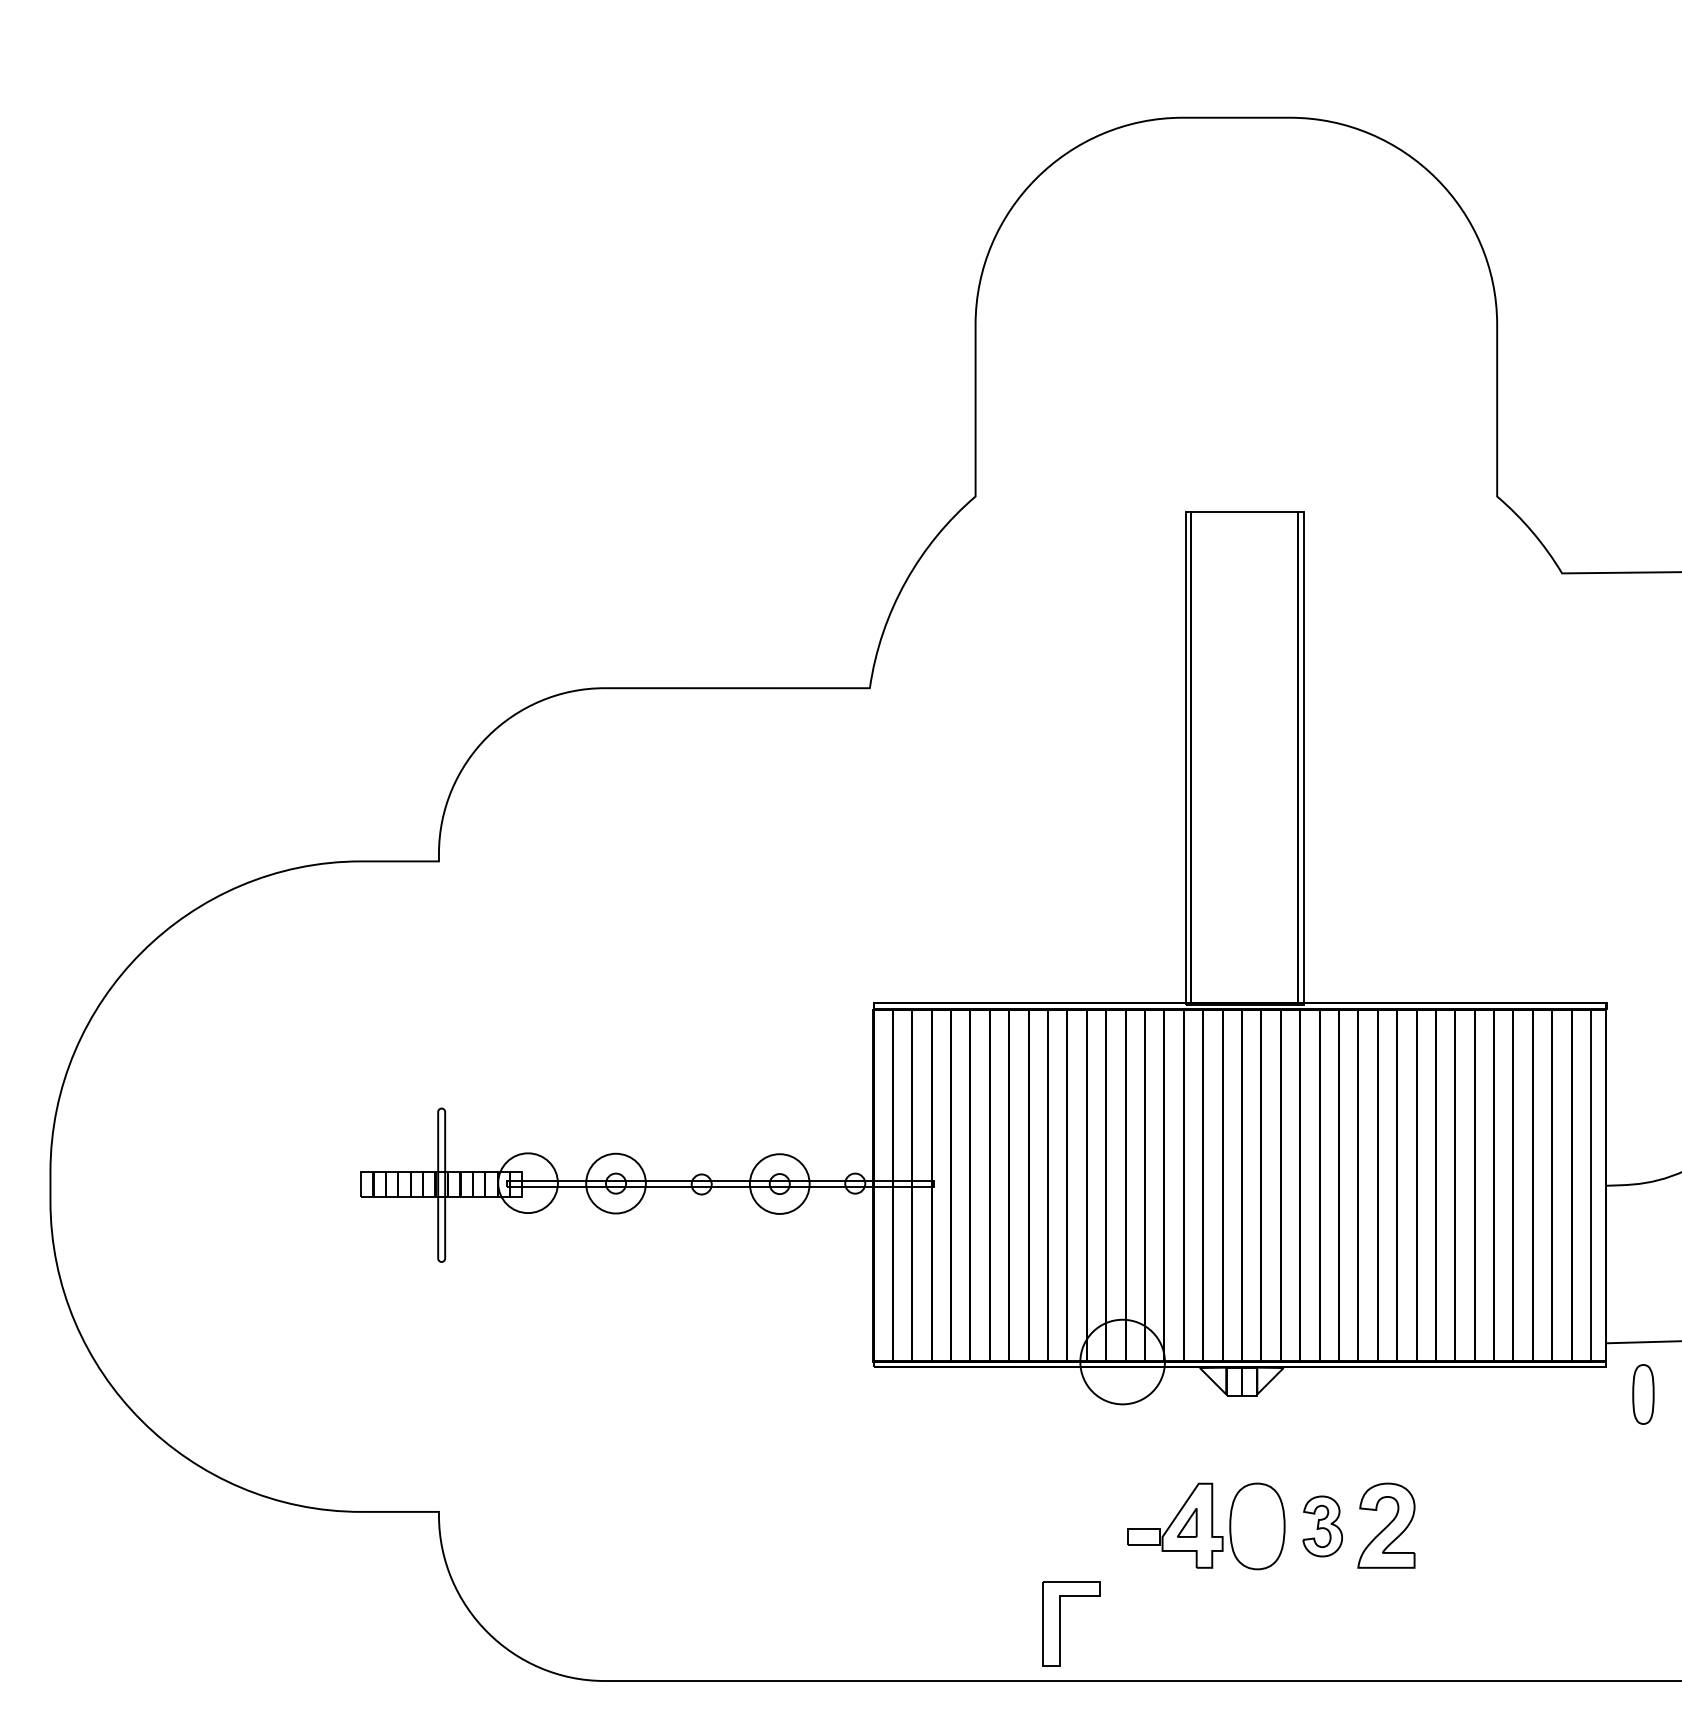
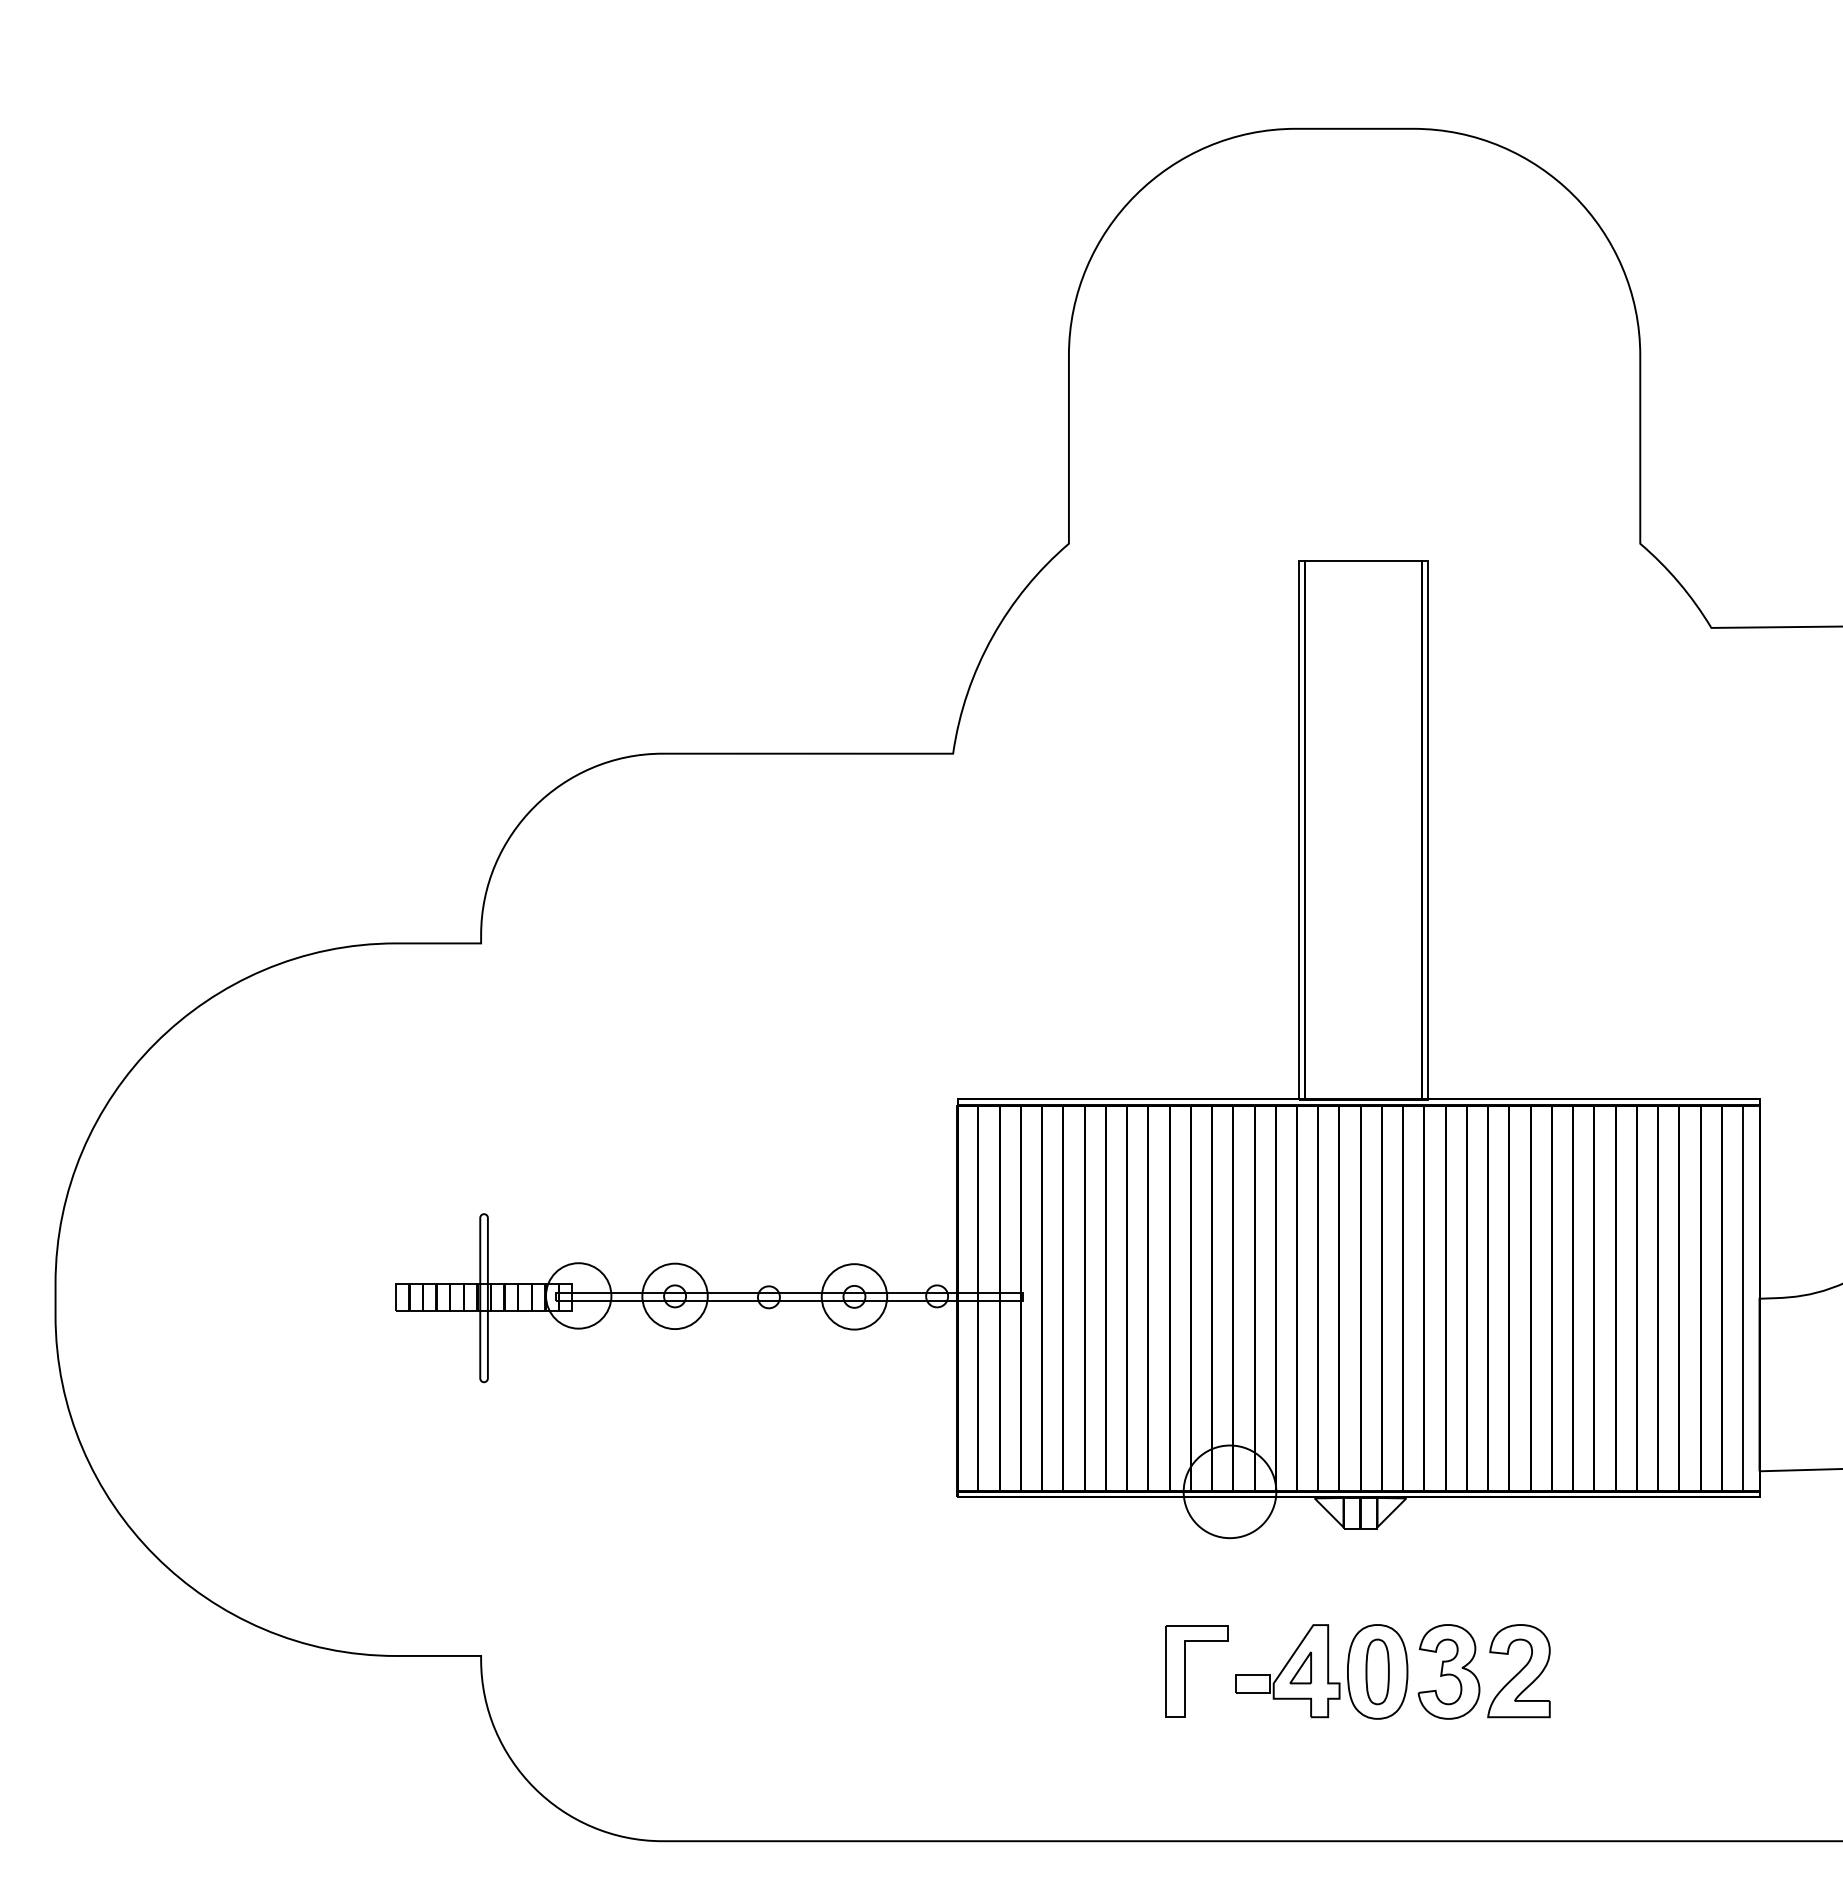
part: (1643, 1394) -> (1377, 1671), moved
part: (1322, 1526) -> (1448, 1671), size x1.43
part: (1060, 1623) -> (1184, 1670), moved

